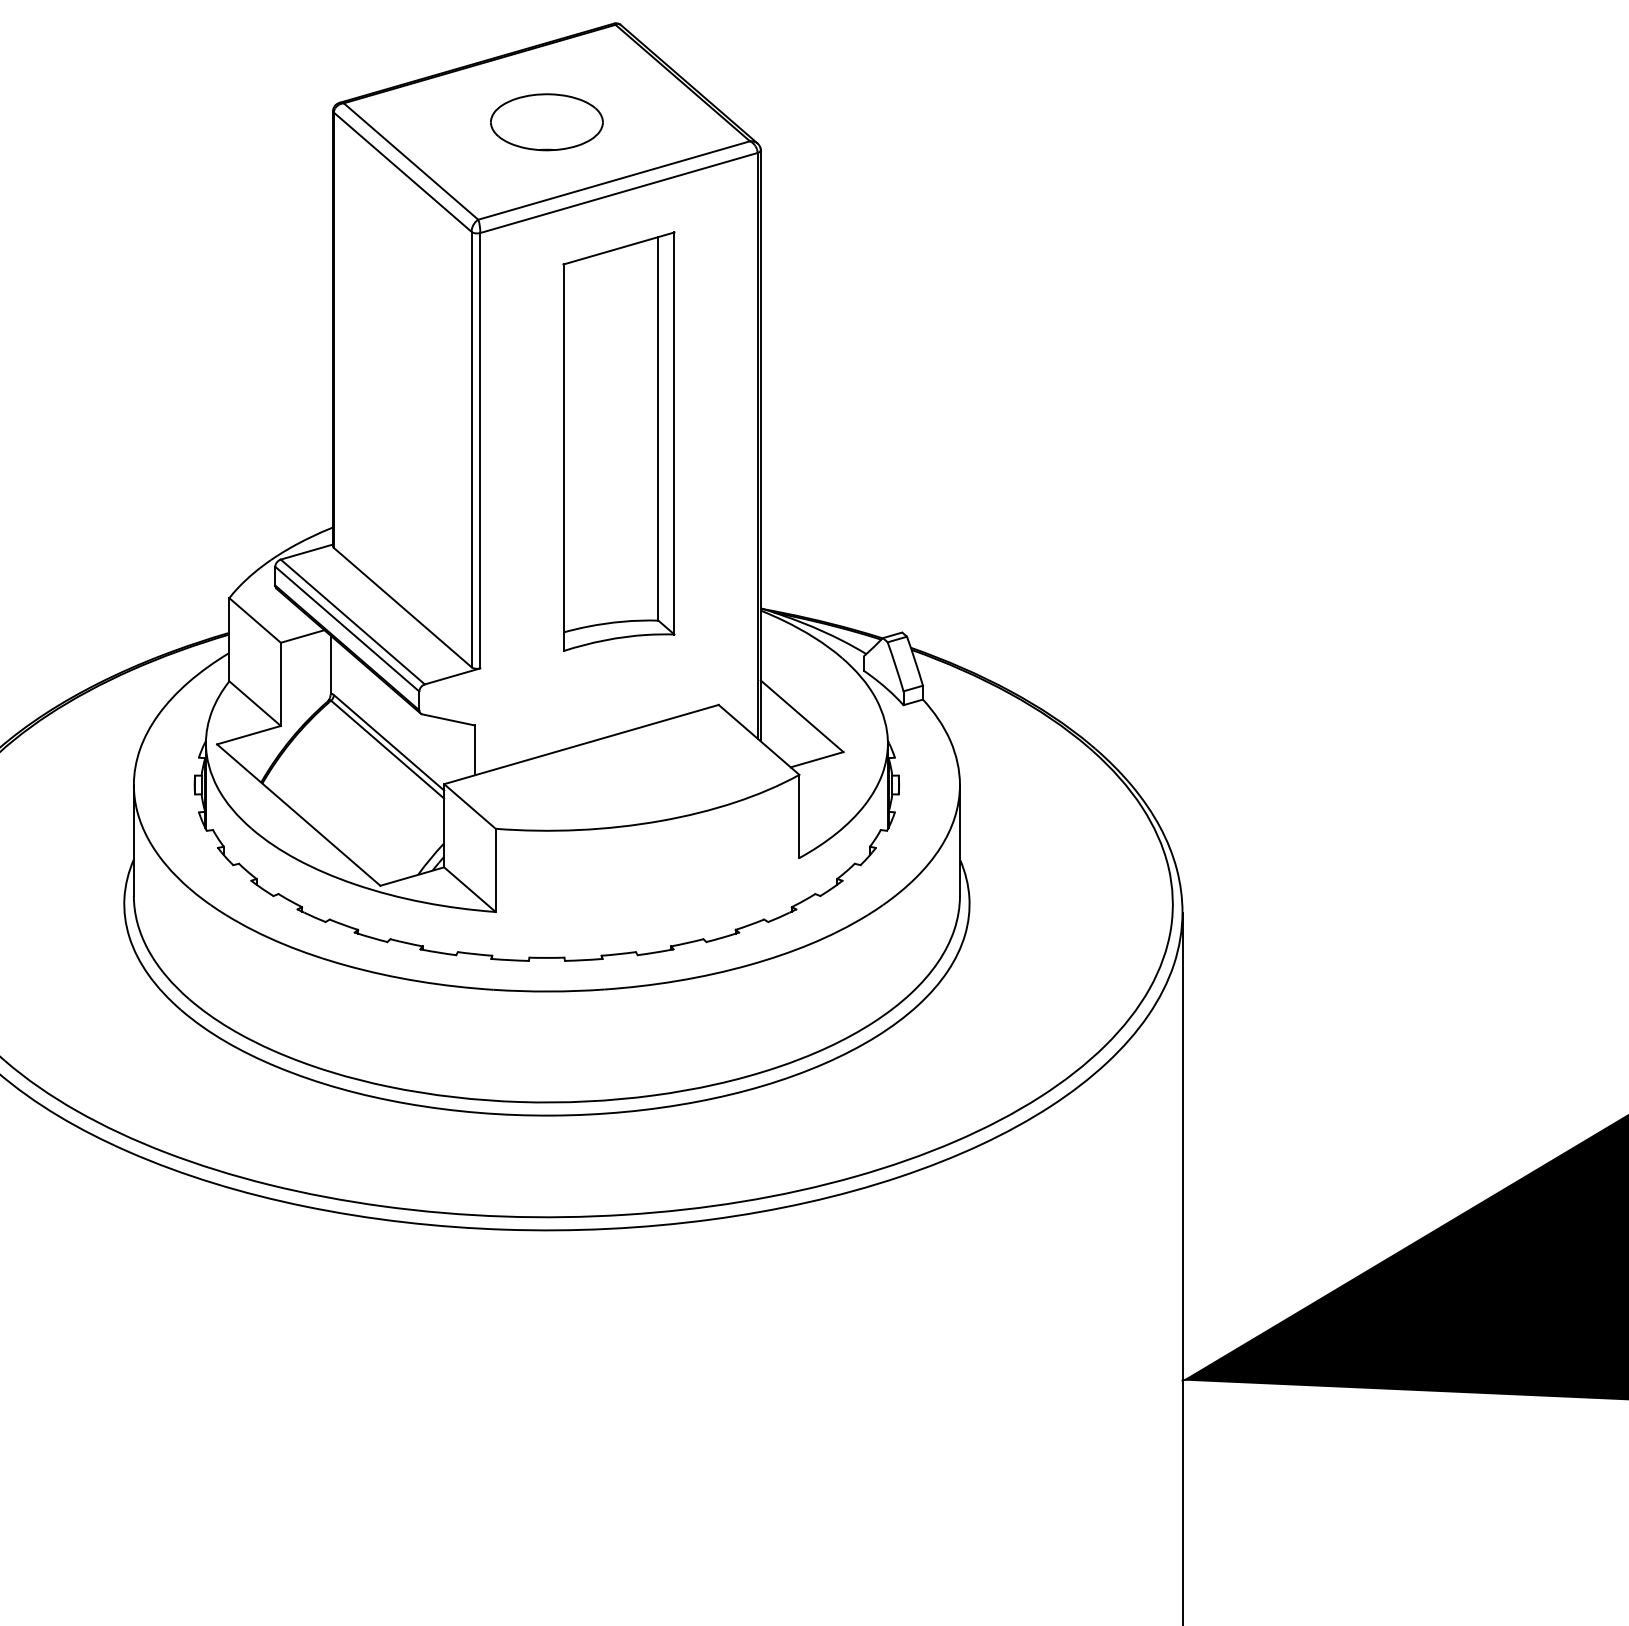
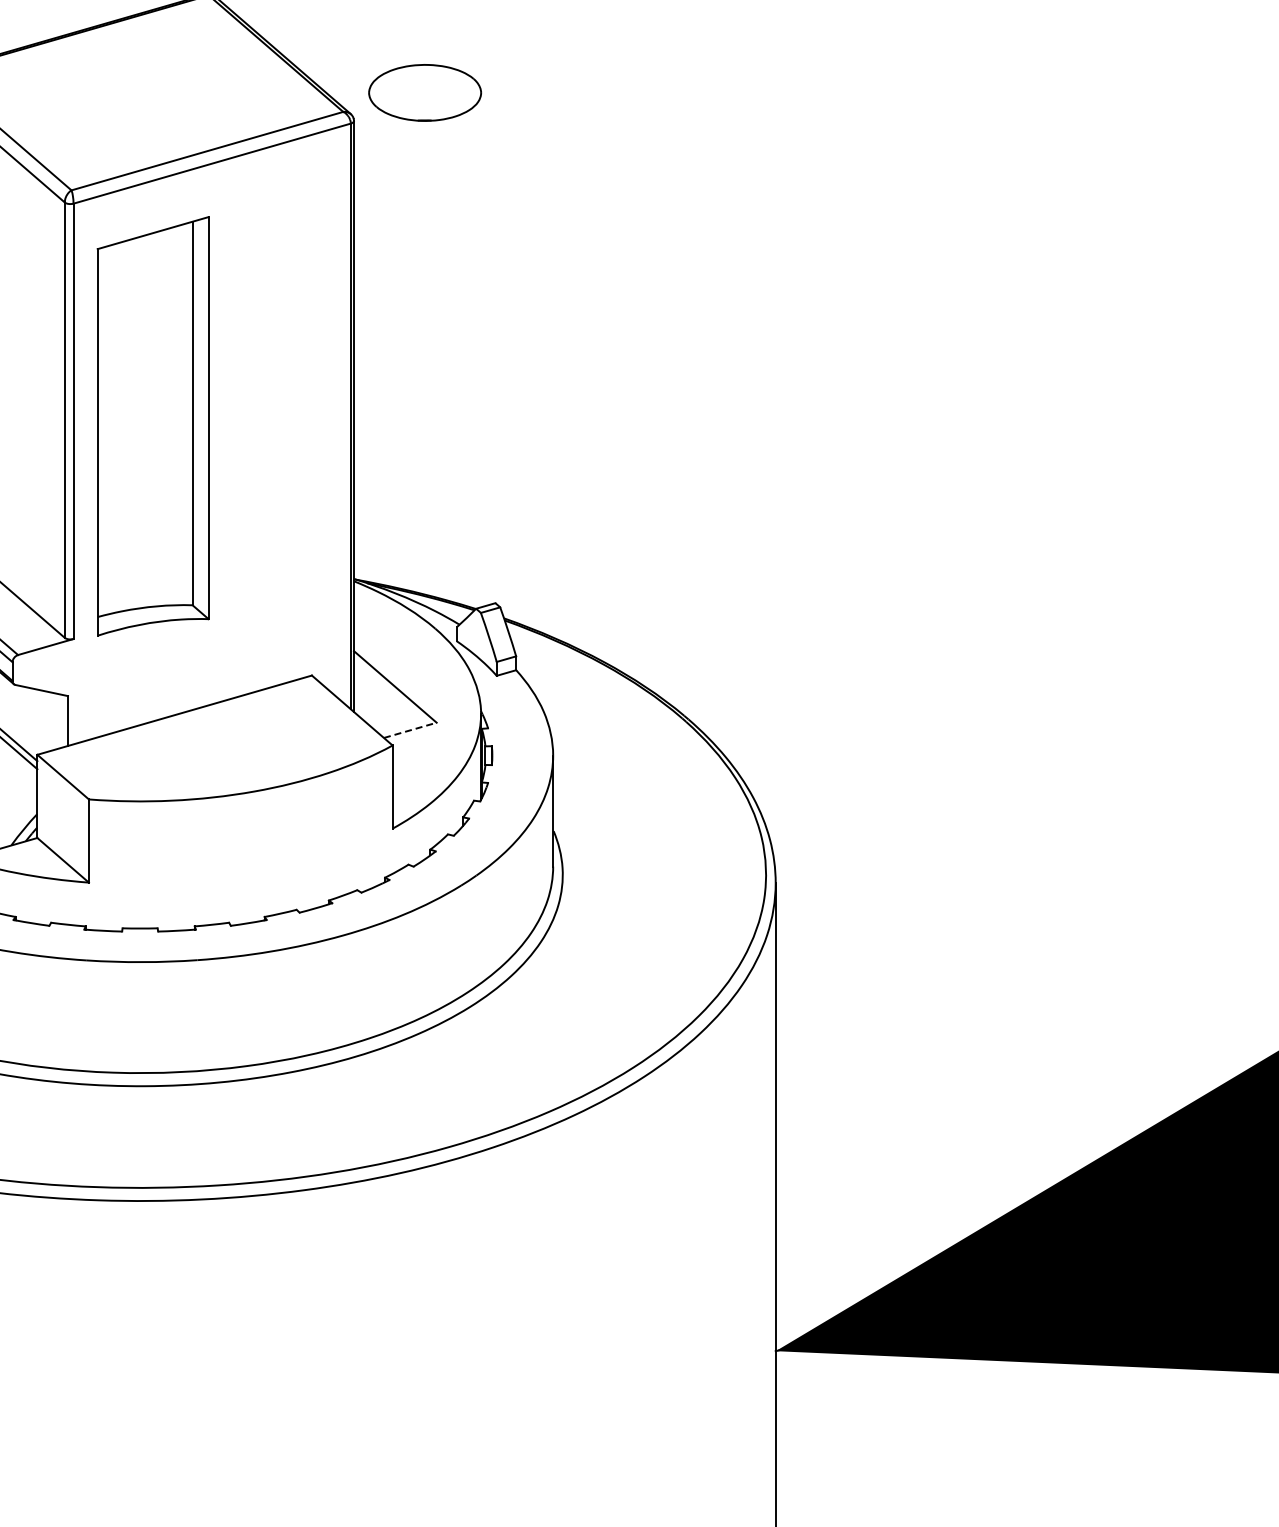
part: (546, 122) -> (424, 93), moved
part: (618, 441) -> (152, 426), moved
line: (817, 759) -> (410, 730), solid -> dashed

